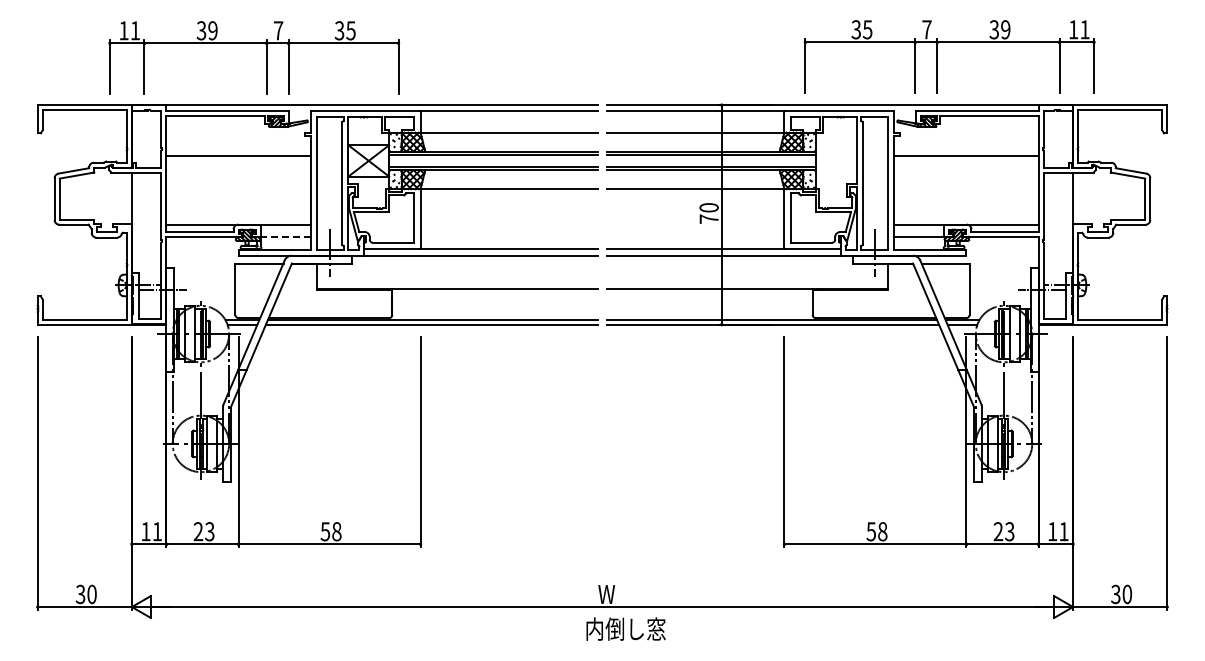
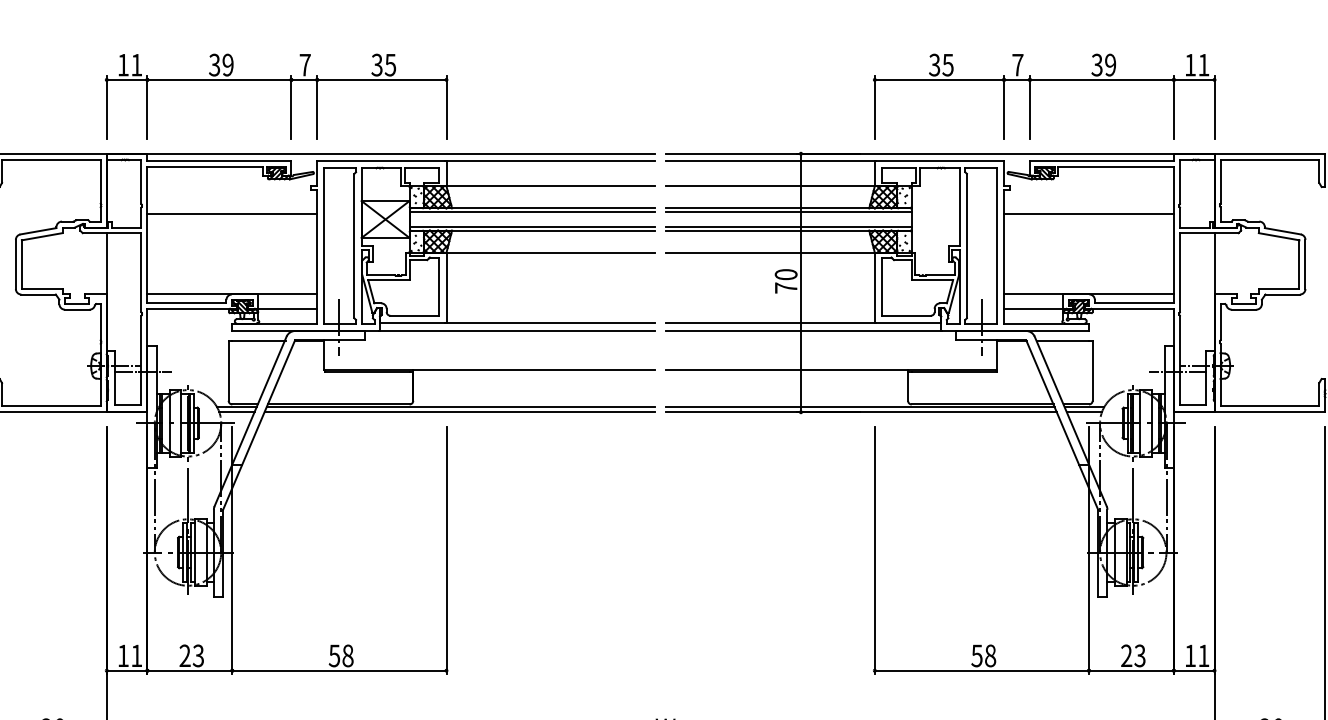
part: (937, 56) -> (1030, 96), moved
part: (266, 57) -> (291, 96), moved
line: (285, 236) -> (287, 308), dashed -> solid

